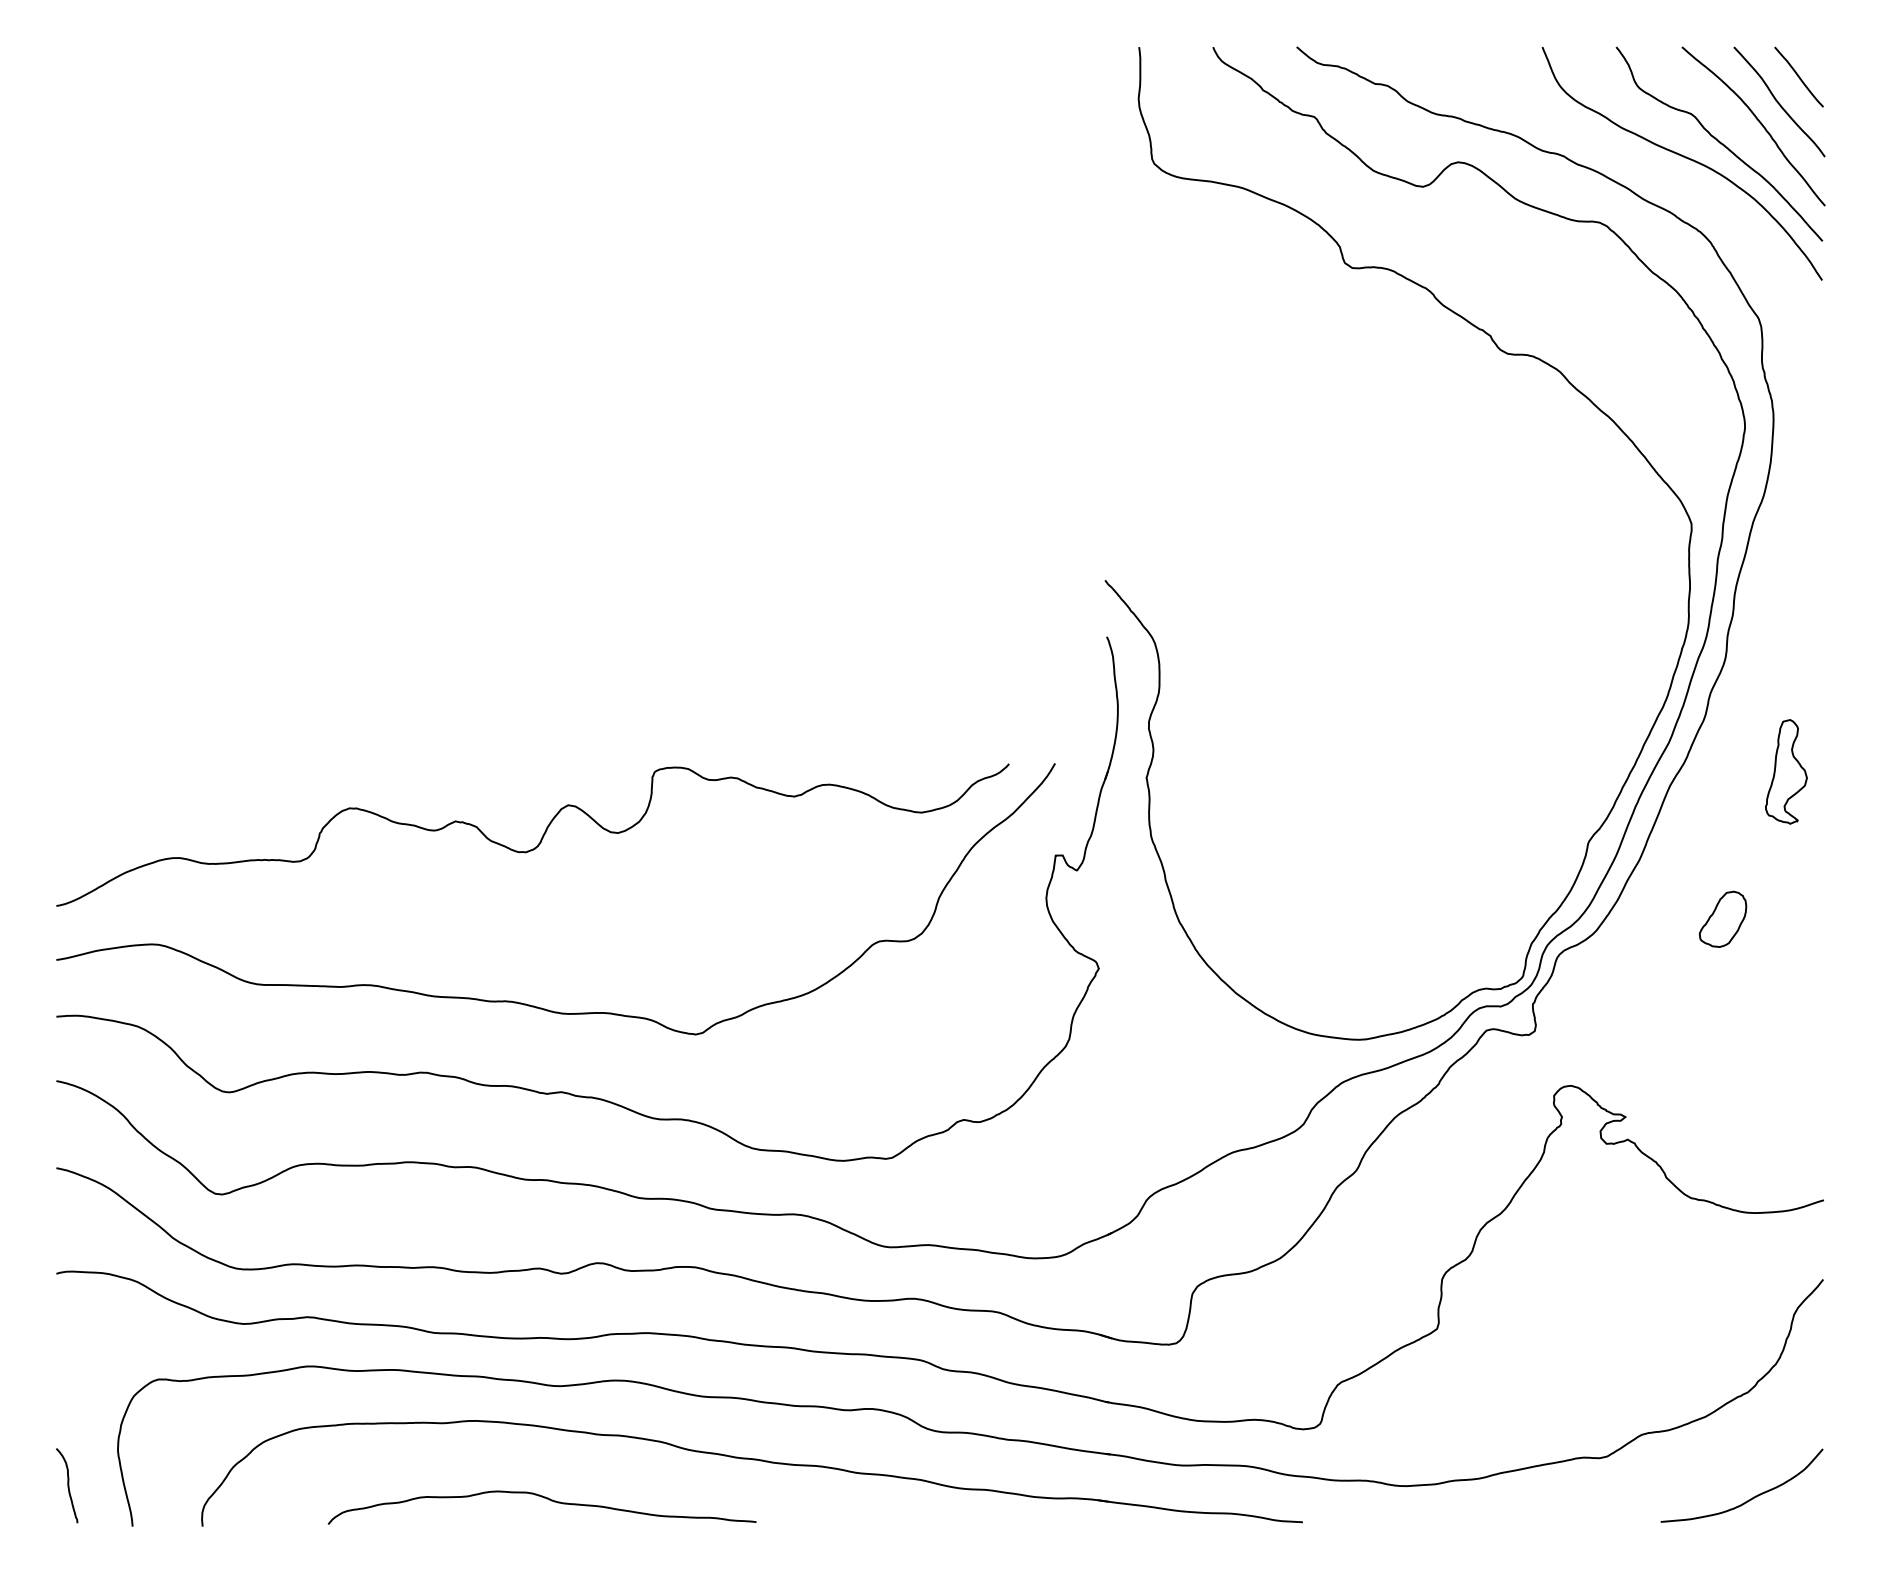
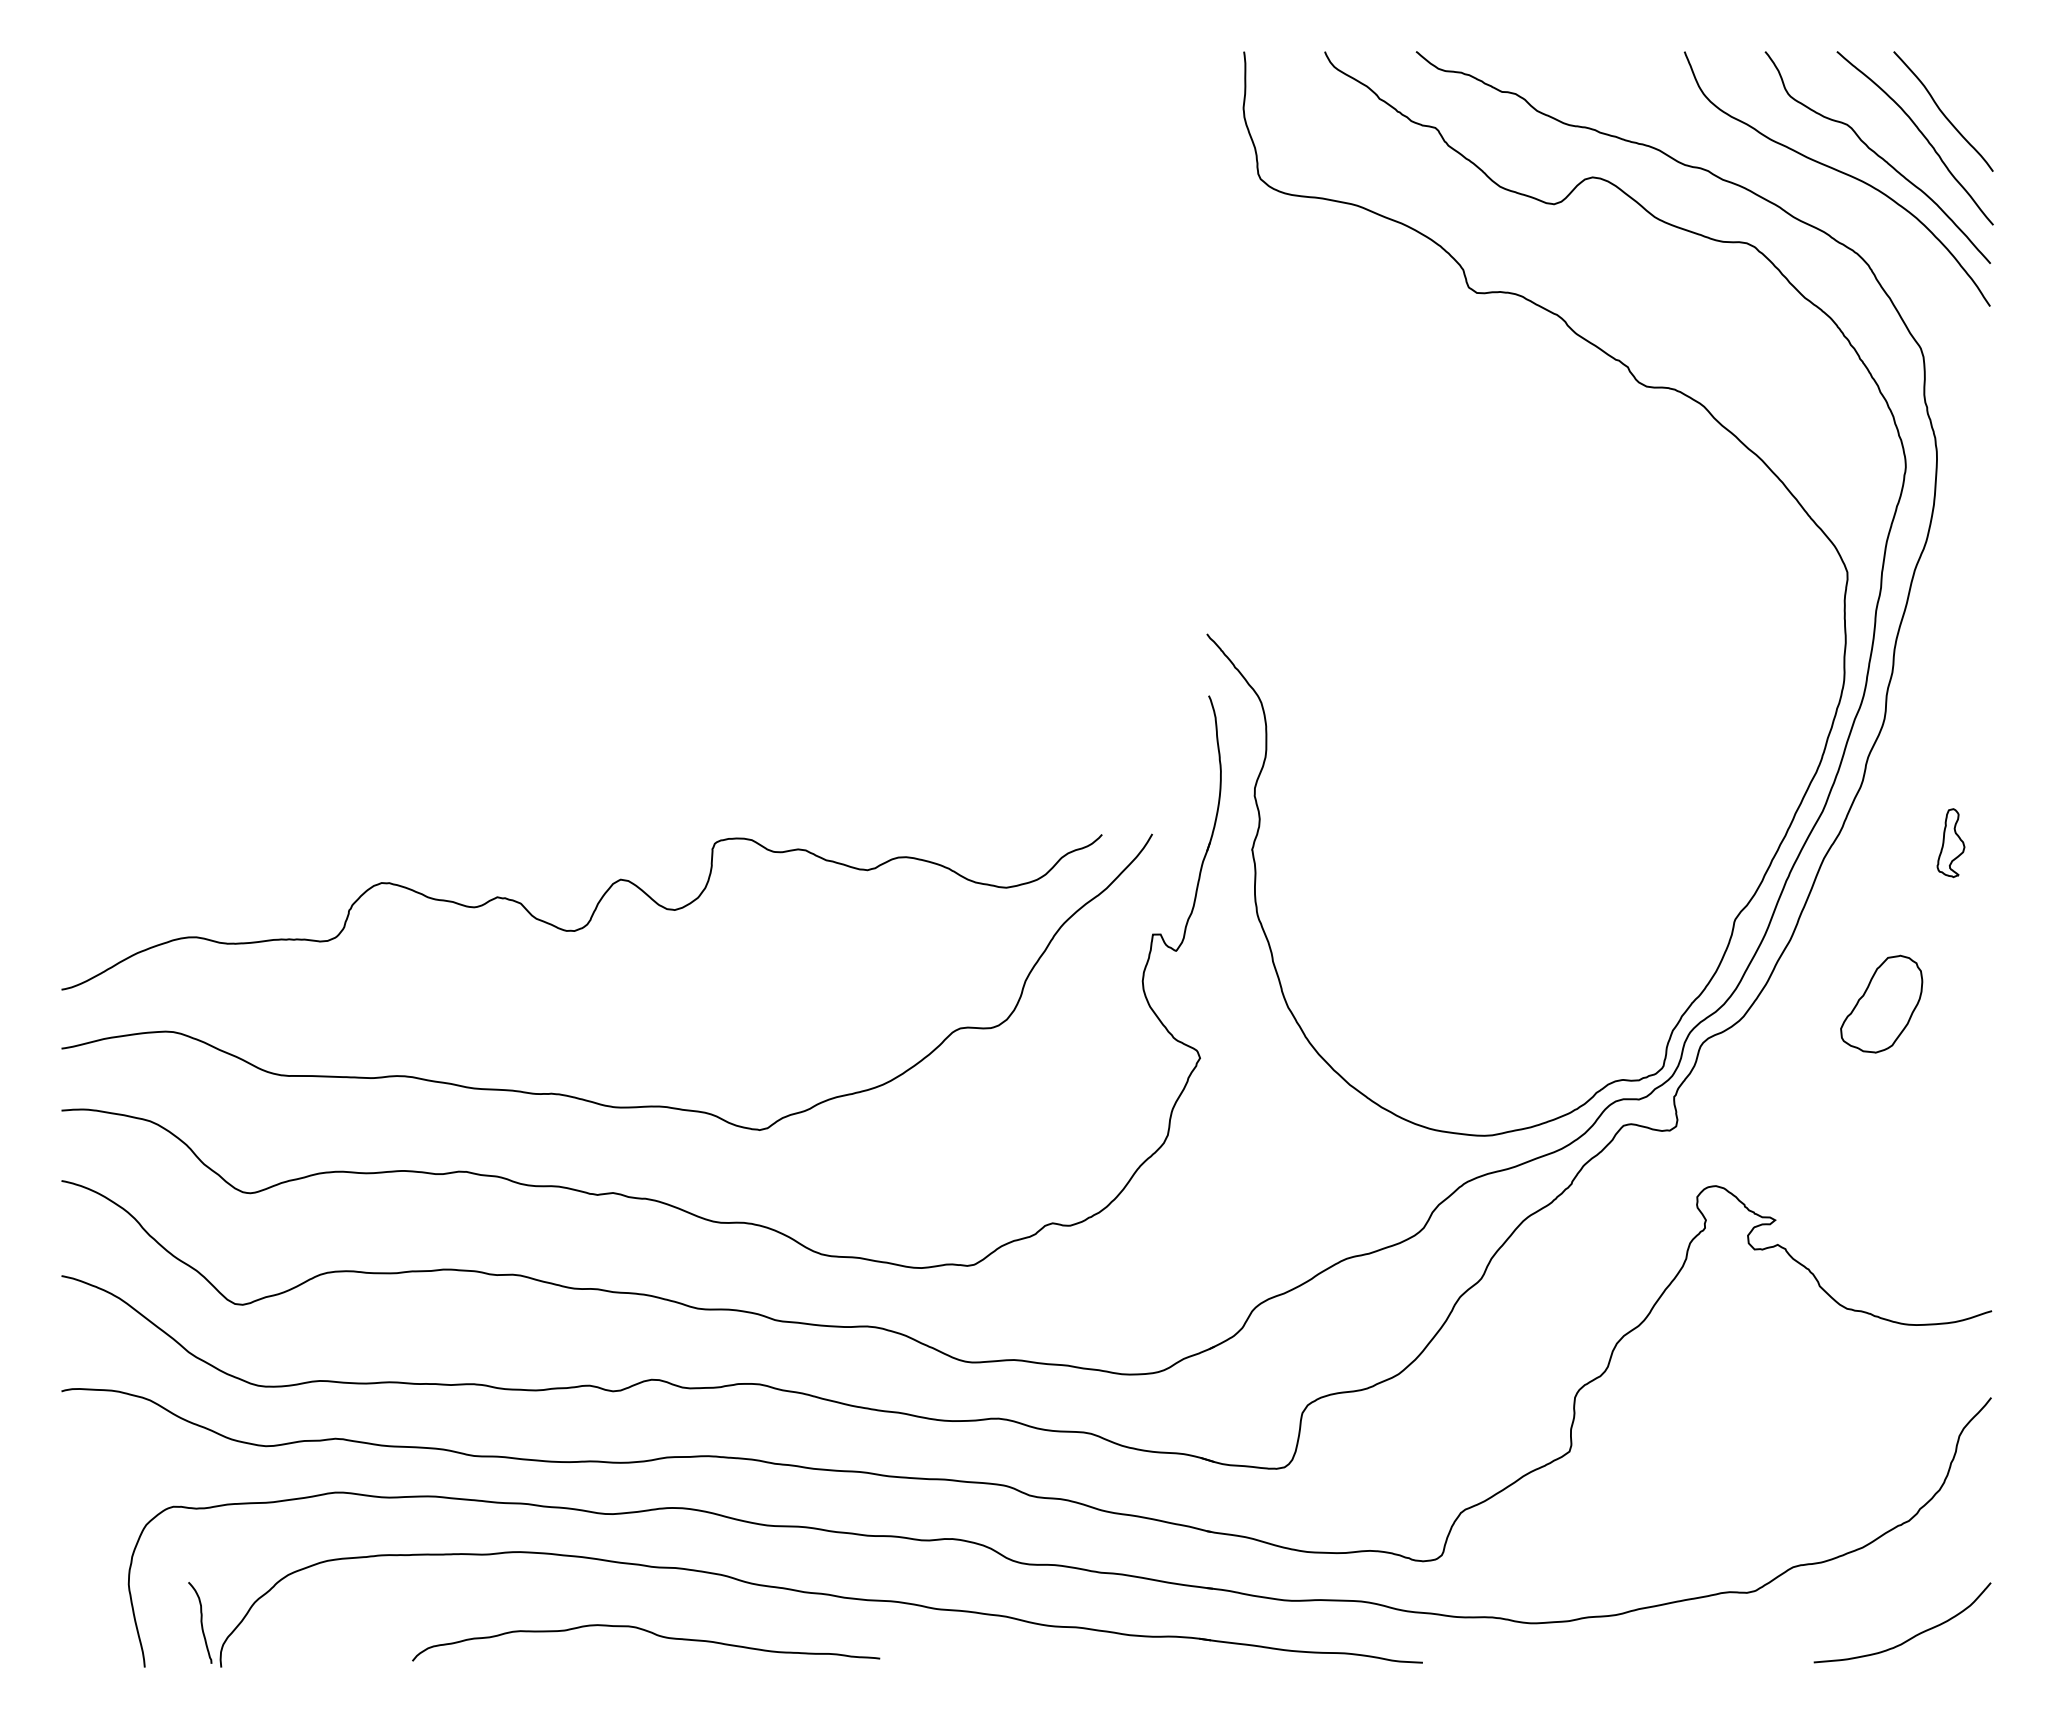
curve: (1798, 77) -> (1964, 84), removed
part: (1785, 771) -> (1950, 842), size x0.6
part: (1722, 919) -> (1881, 1004), size x1.6
curve: (67, 1485) -> (200, 1622), moved
curve: (546, 1499) -> (650, 1633), moved

